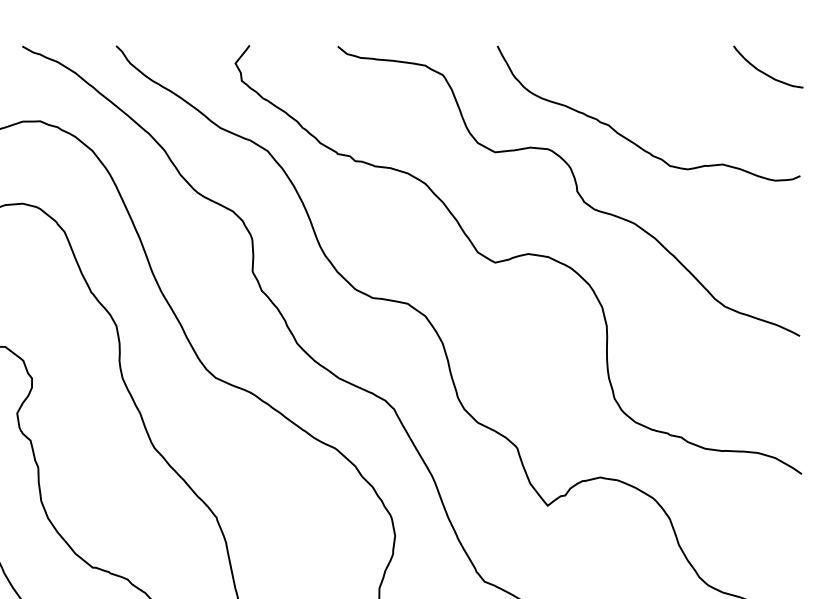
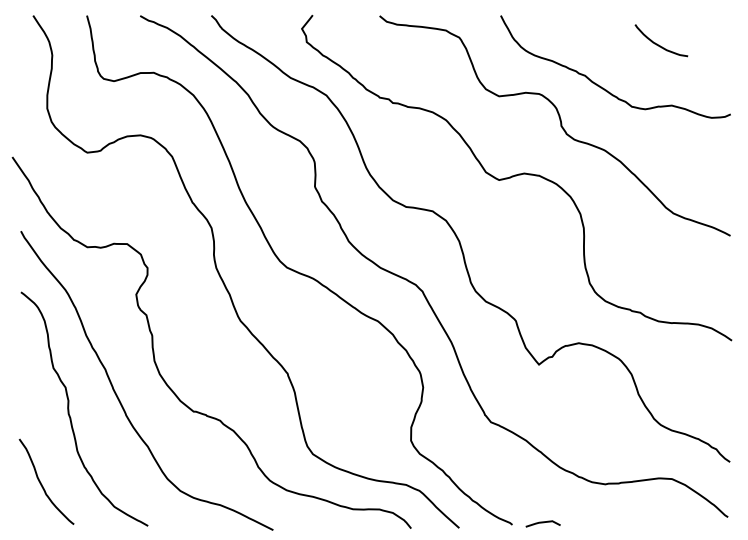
curve: (763, 70) -> (657, 43), moved

